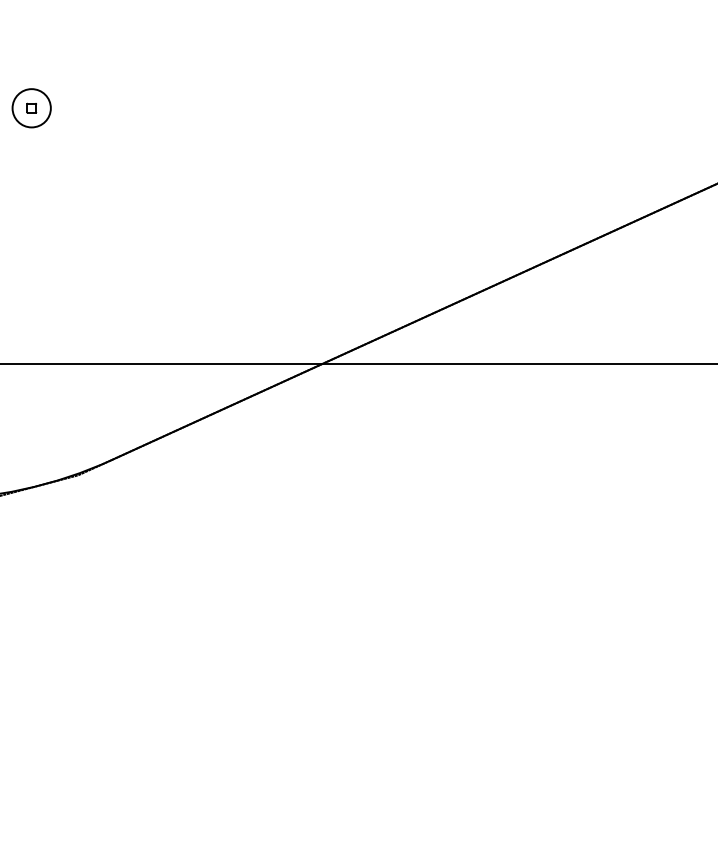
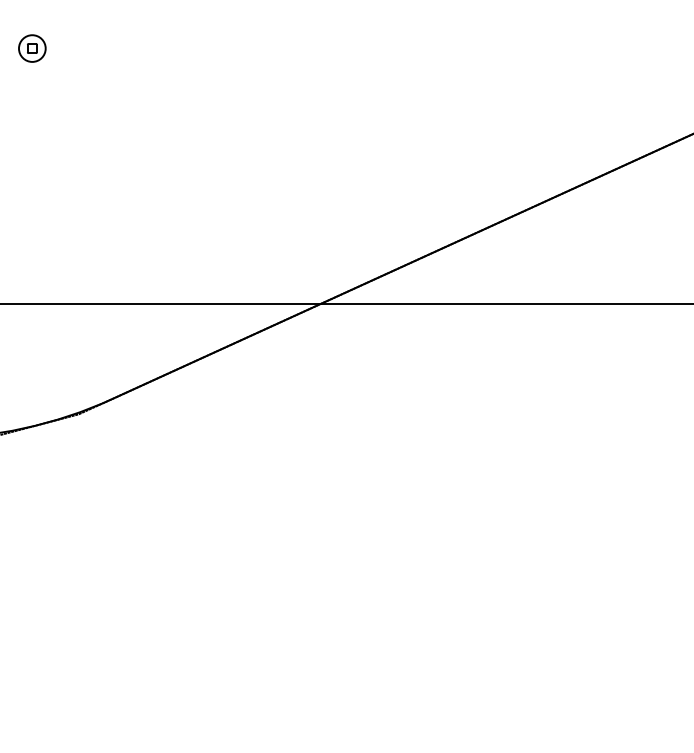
circle: (31, 108) -> (32, 48), size x0.7

